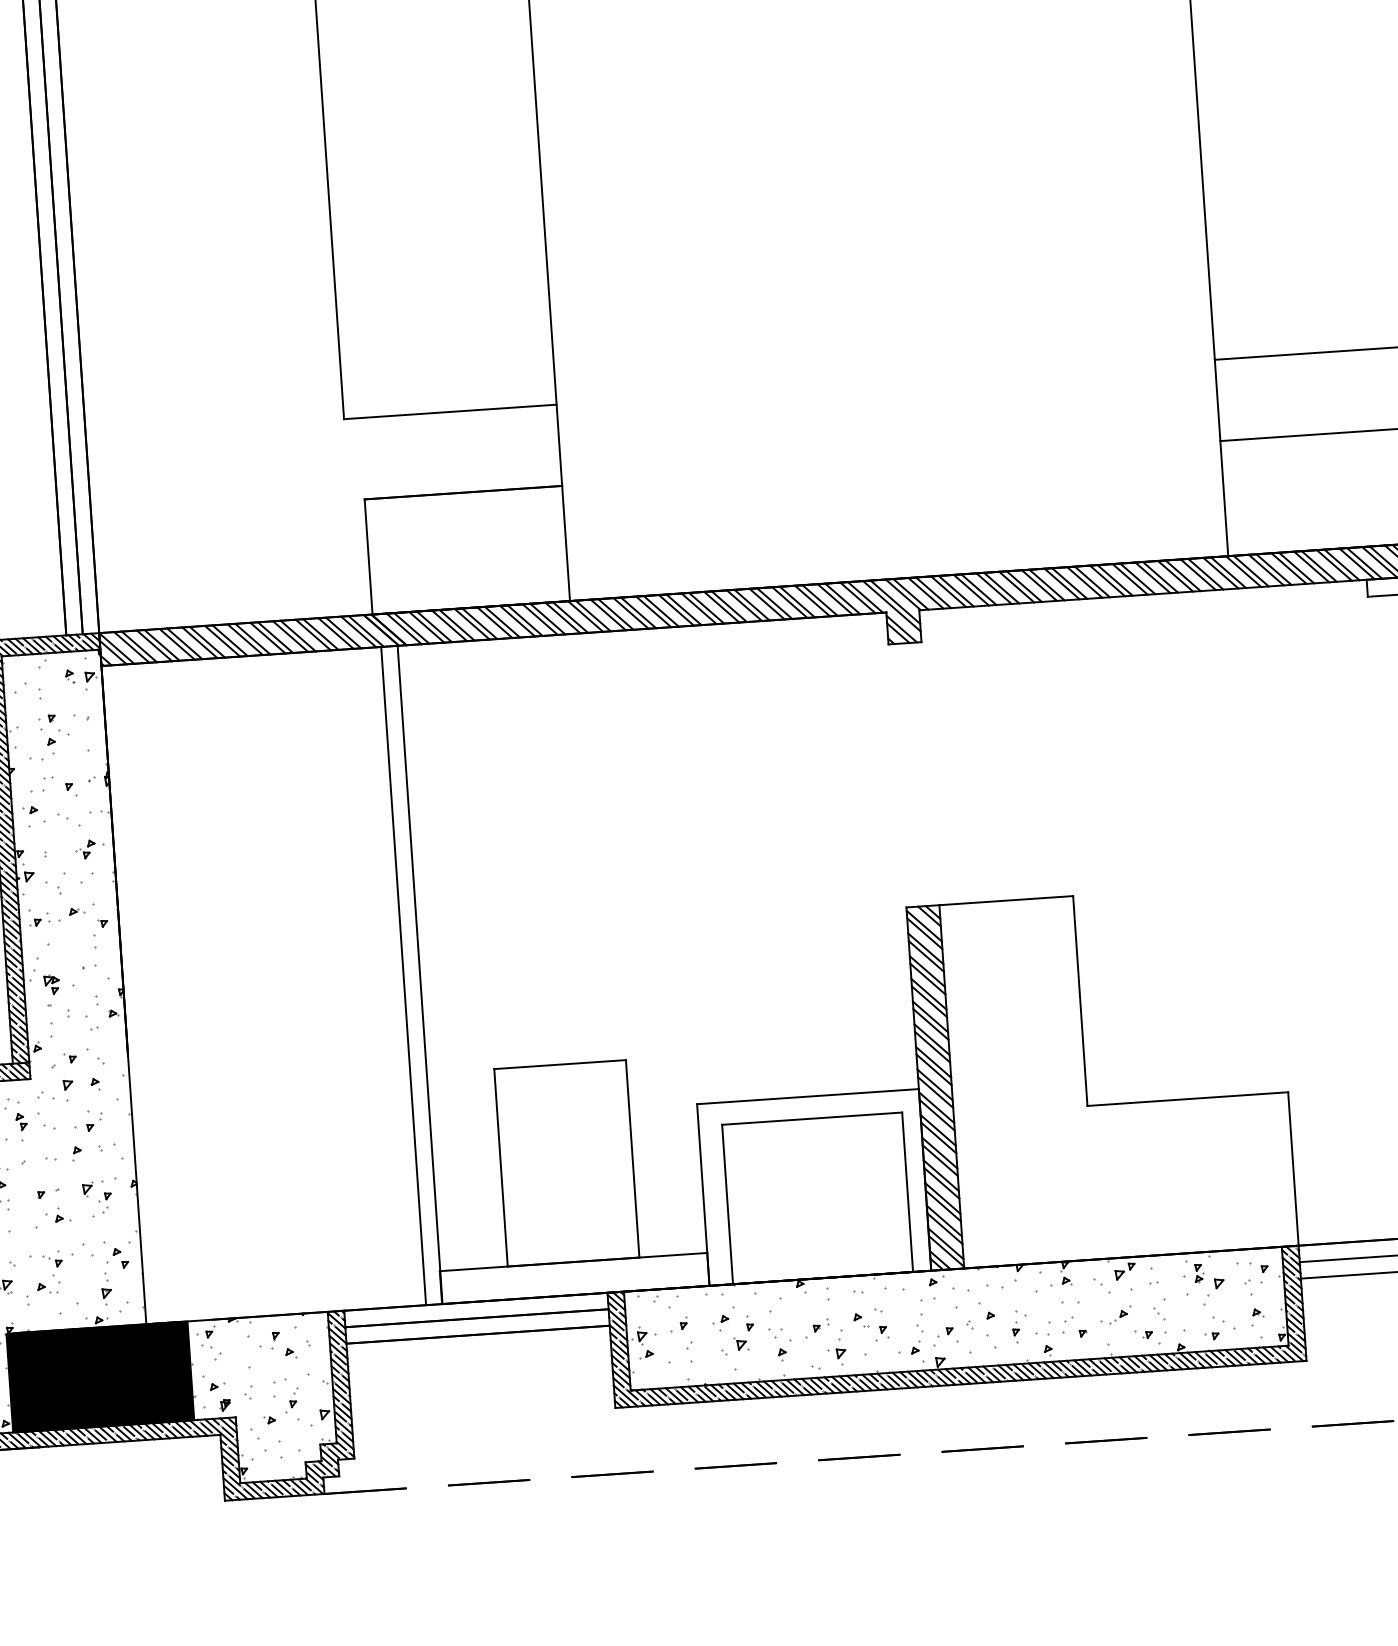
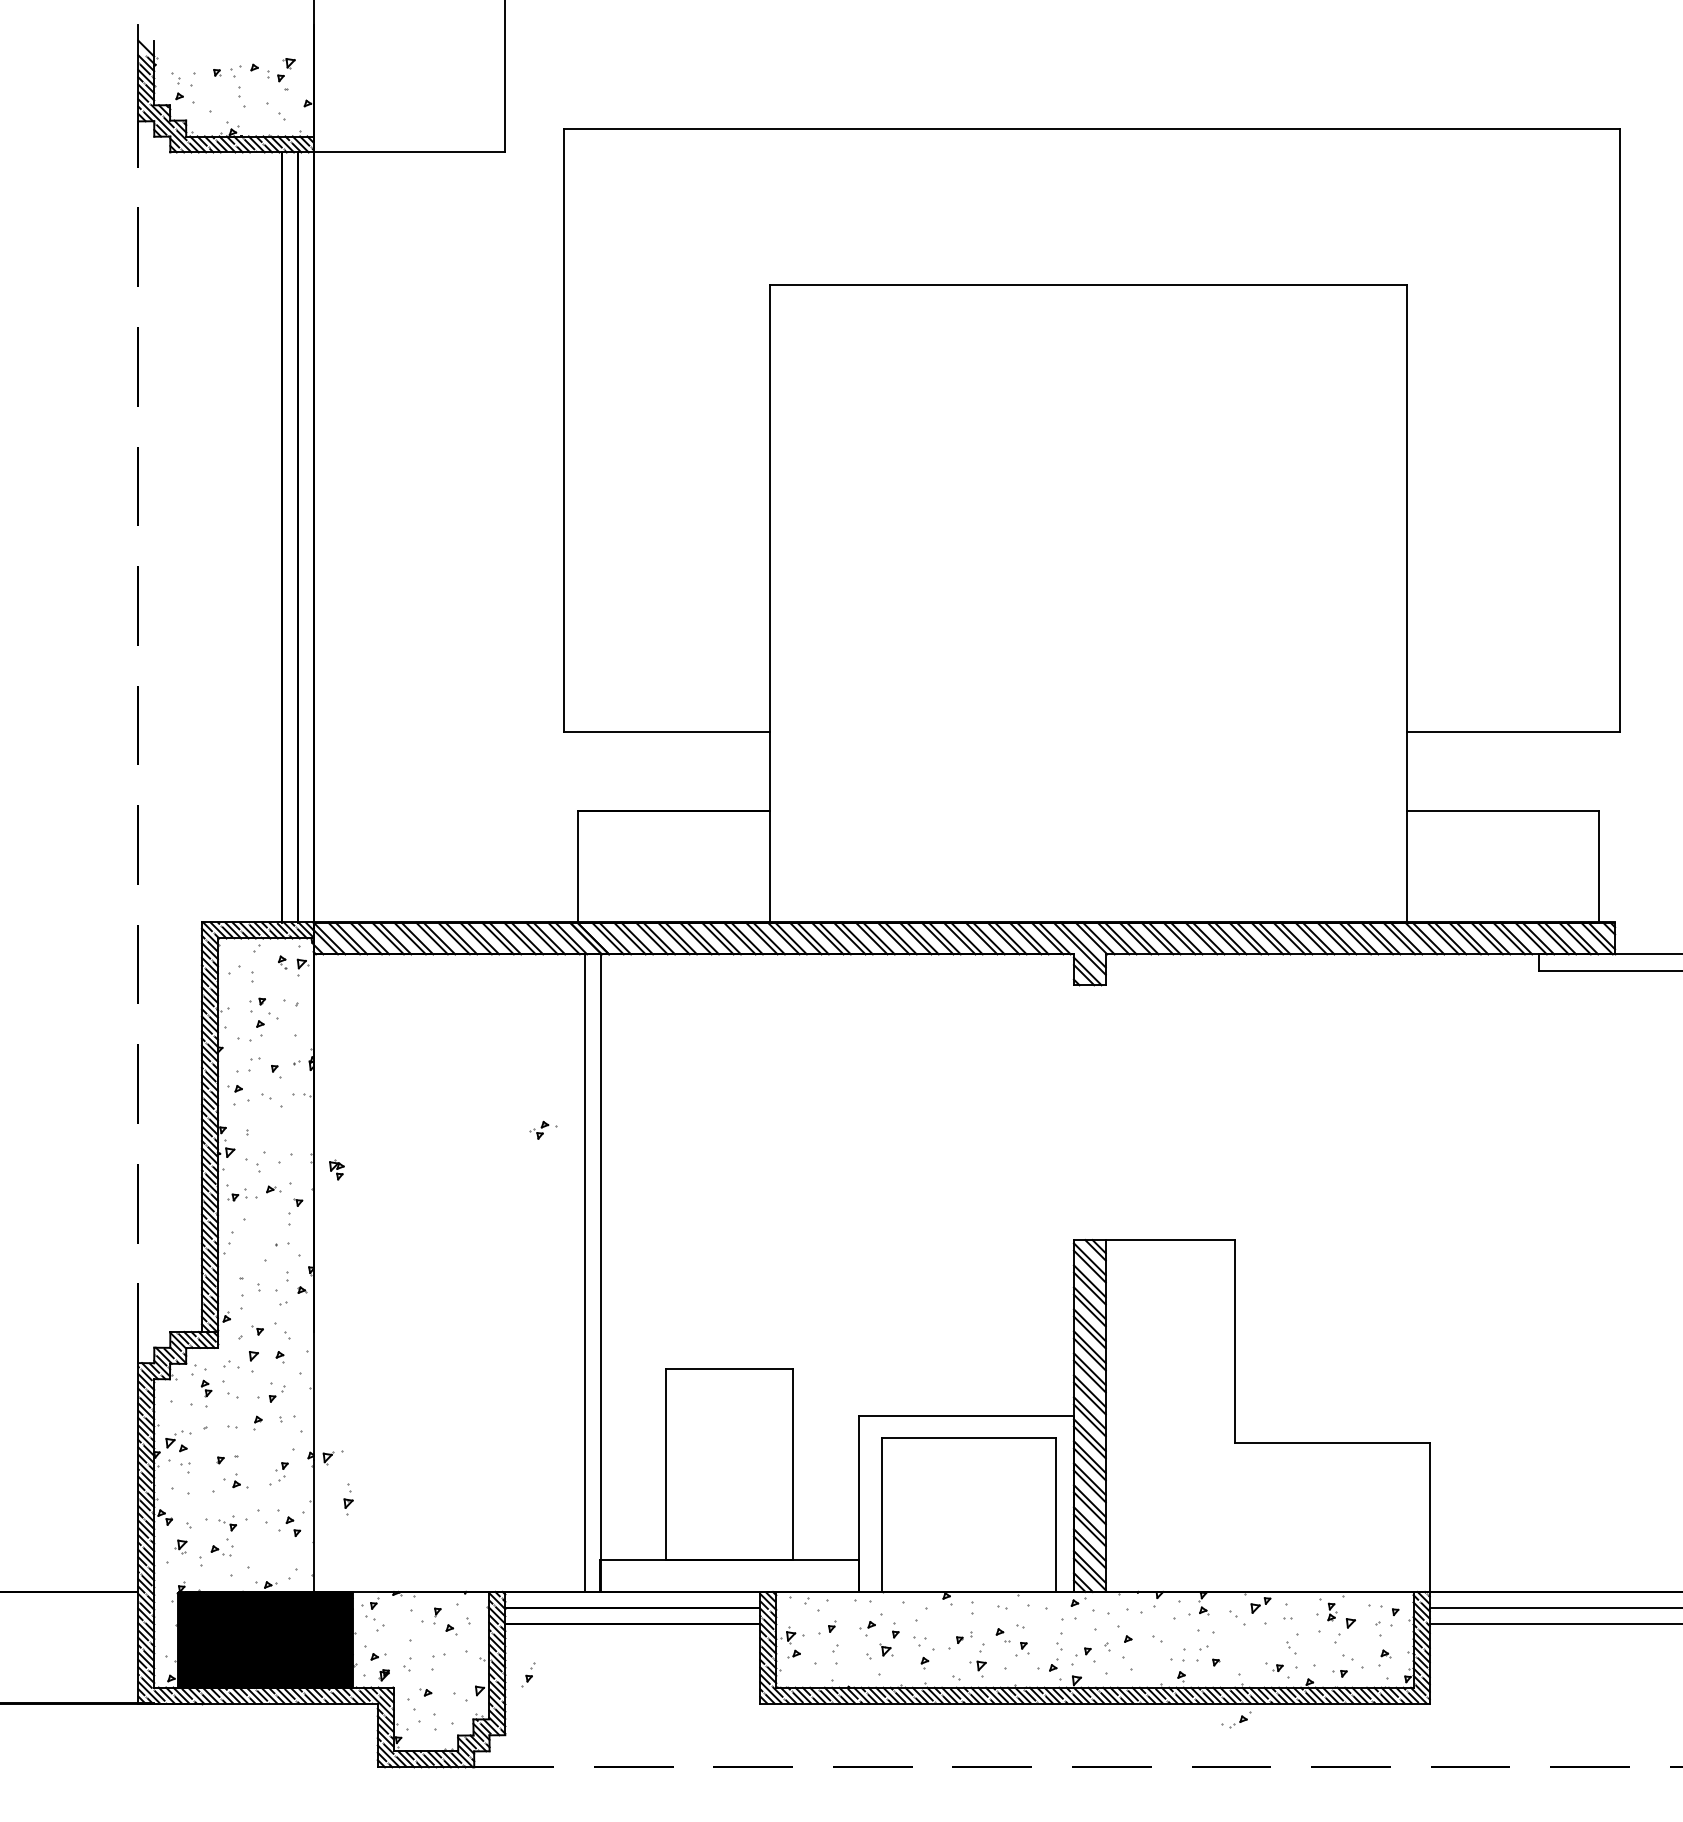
part: (89, 848) -> (543, 1129), moved
part: (51, 983) -> (336, 1169), moved
part: (92, 1188) -> (332, 1457), moved
part: (106, 1289) -> (348, 1499), moved
part: (1116, 1314) -> (1236, 1719), moved
part: (1015, 1331) -> (1151, 1656), removed
part: (292, 1399) -> (528, 1674), moved

